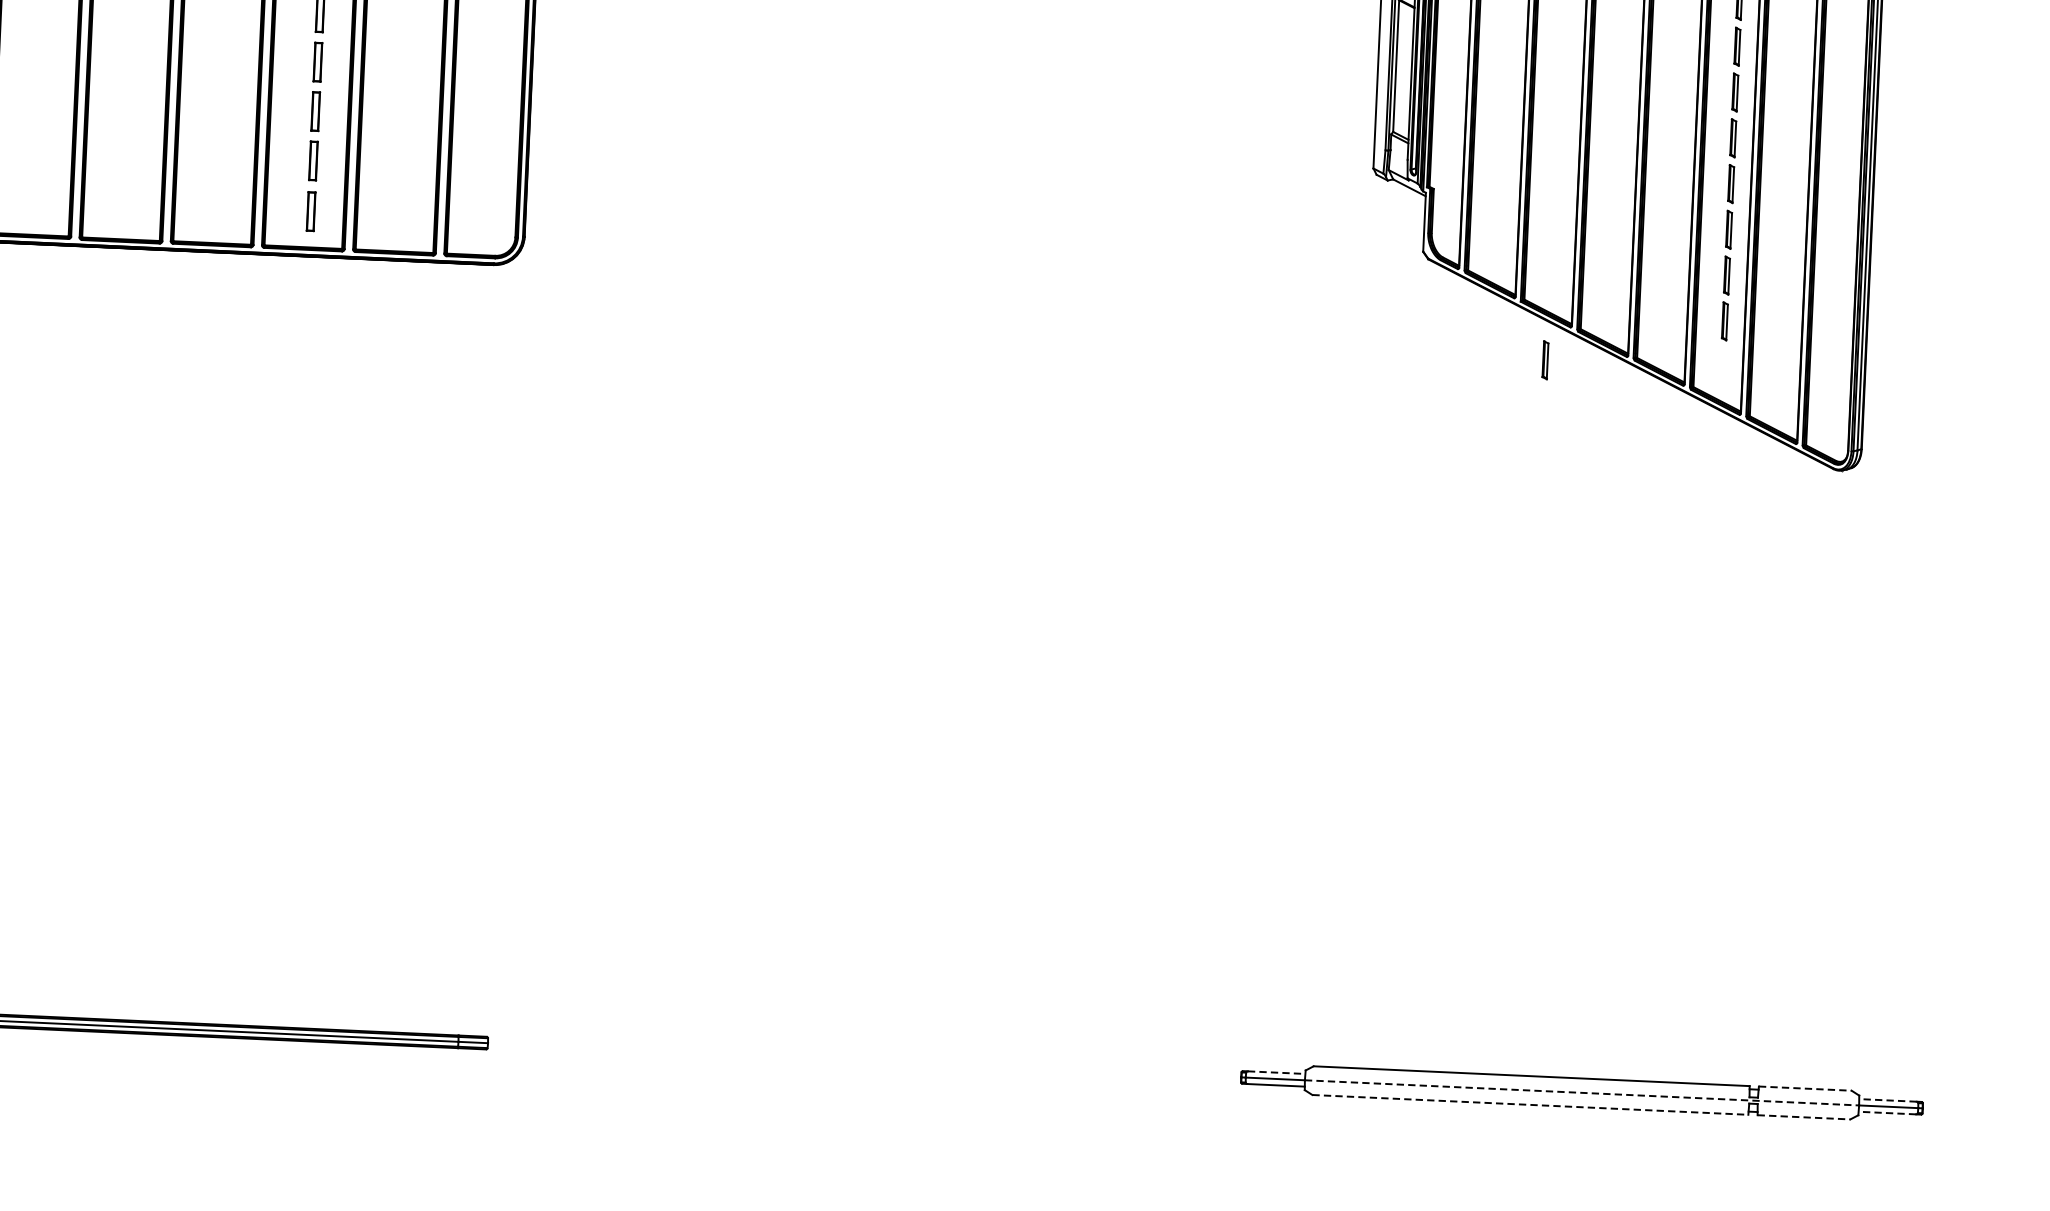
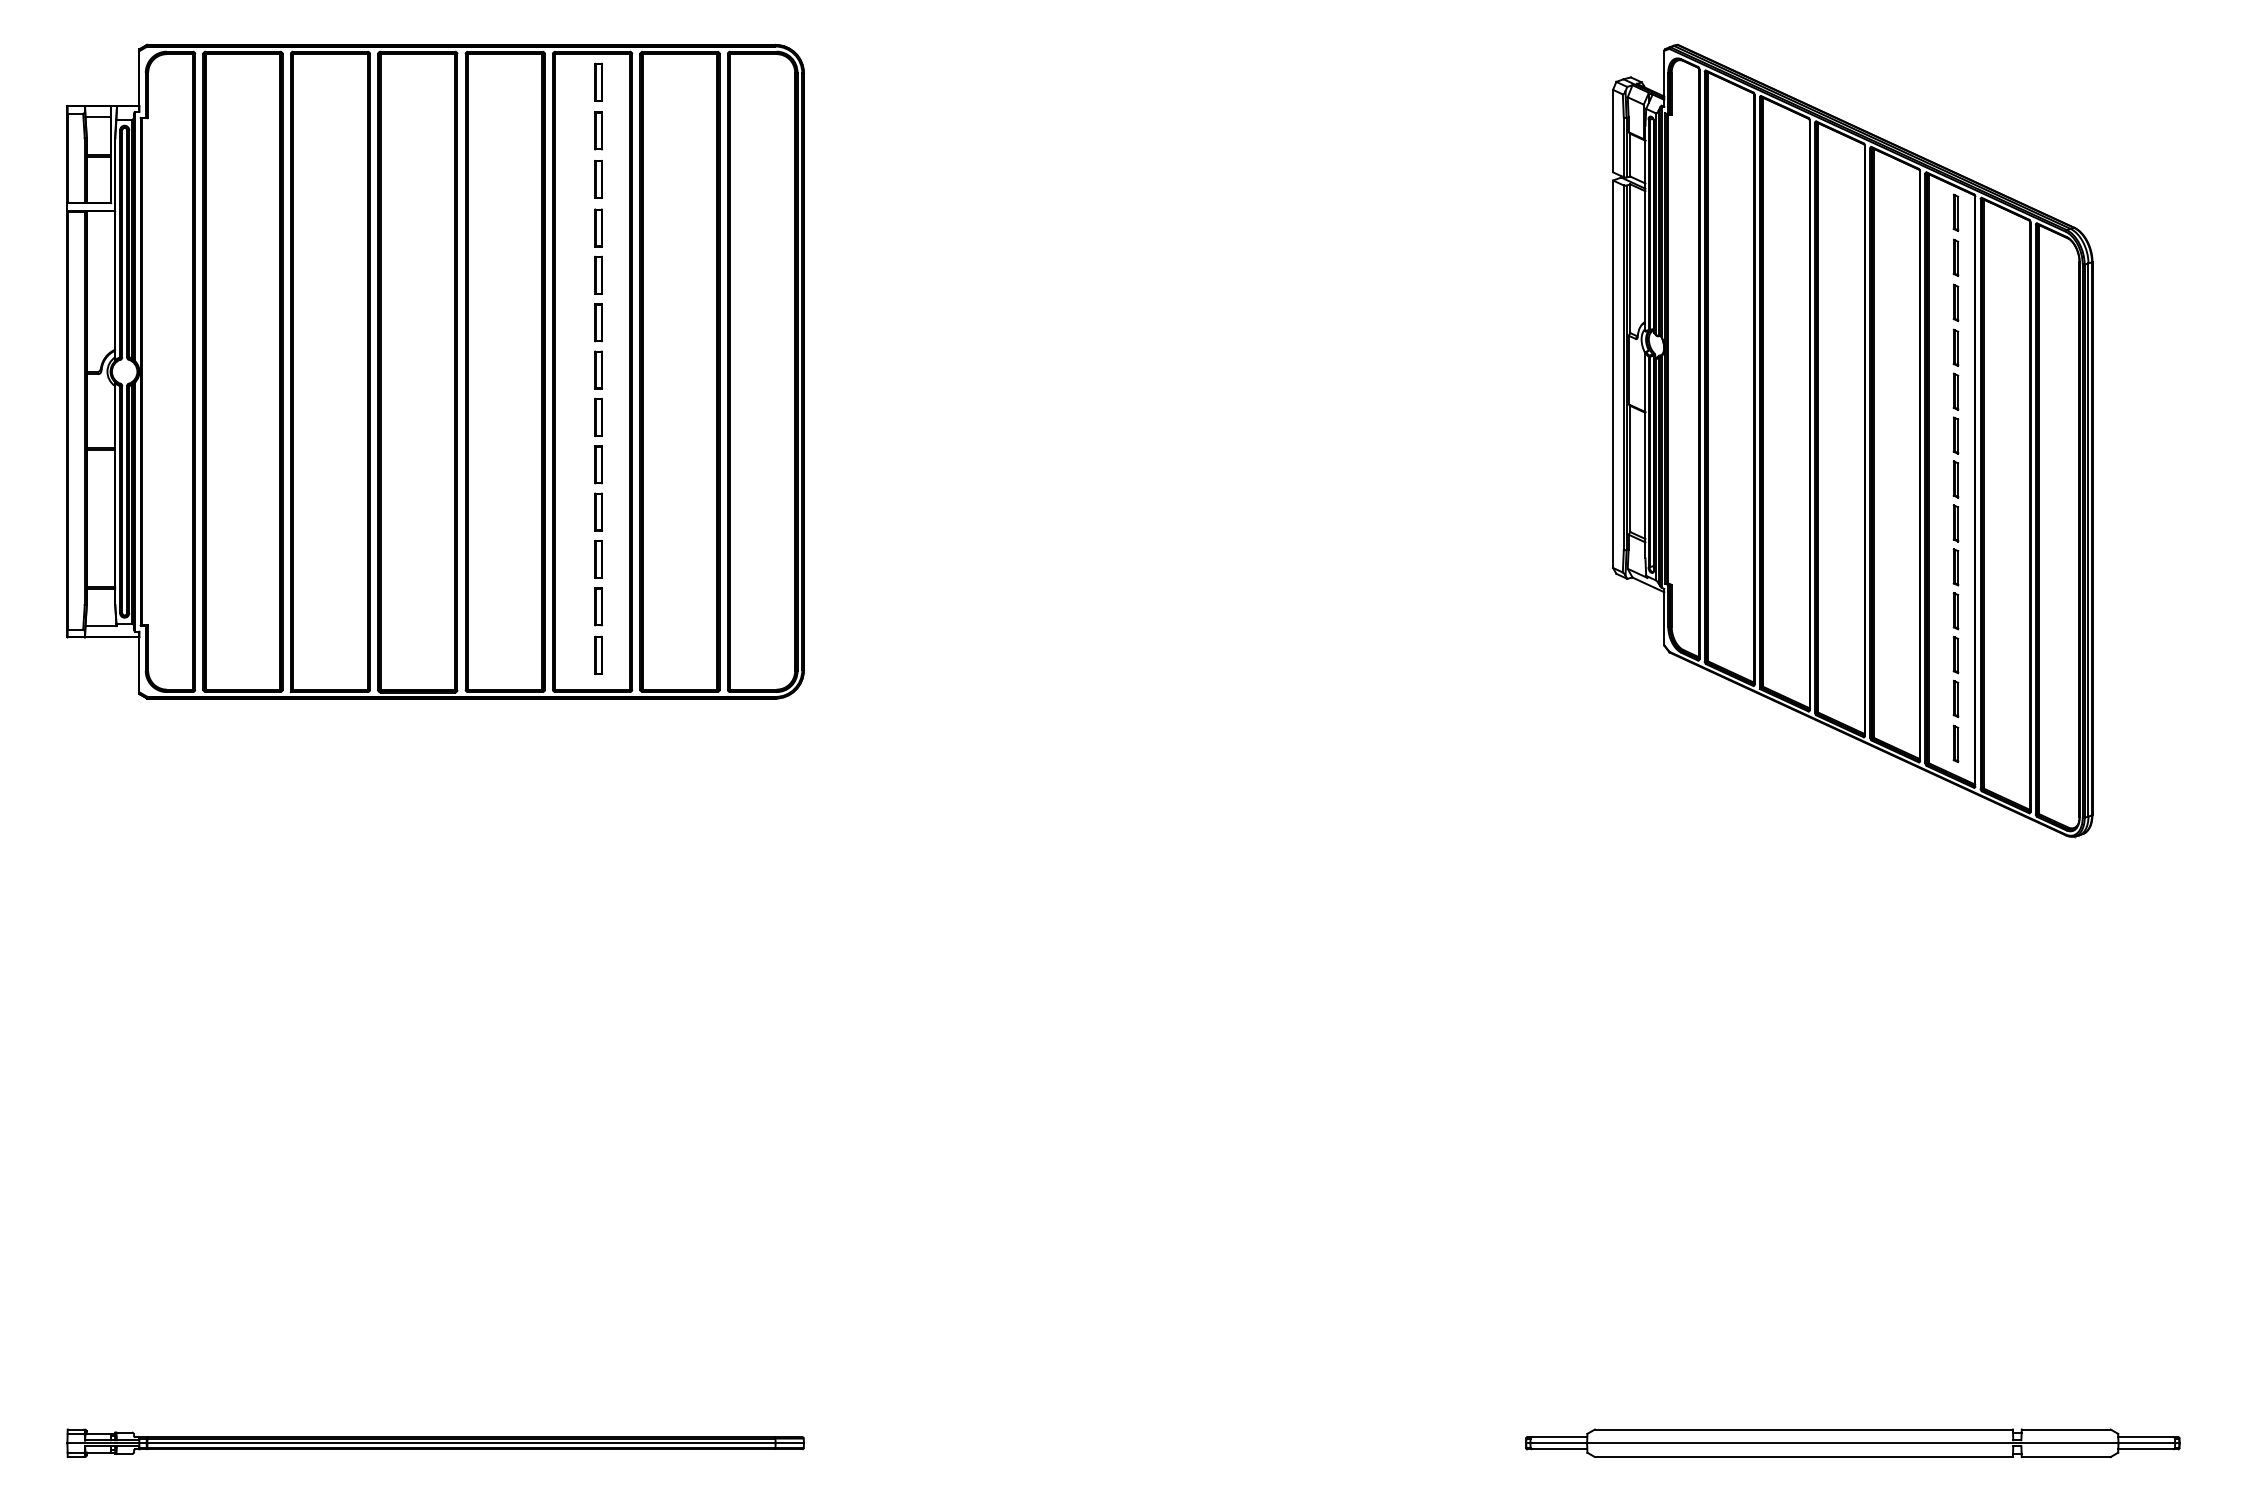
part: (1544, 359) -> (1955, 743), moved
line: (1276, 1072) -> (1559, 1437), dashed -> solid
line: (1805, 1088) -> (2066, 1429), dashed -> solid
line: (1581, 1093) -> (1852, 1443), dashed -> solid
line: (1887, 1100) -> (2145, 1437), dashed -> solid
line: (1529, 1105) -> (1803, 1457), dashed -> solid
line: (1887, 1113) -> (2145, 1449), dashed -> solid
line: (1804, 1117) -> (2066, 1457), dashed -> solid

